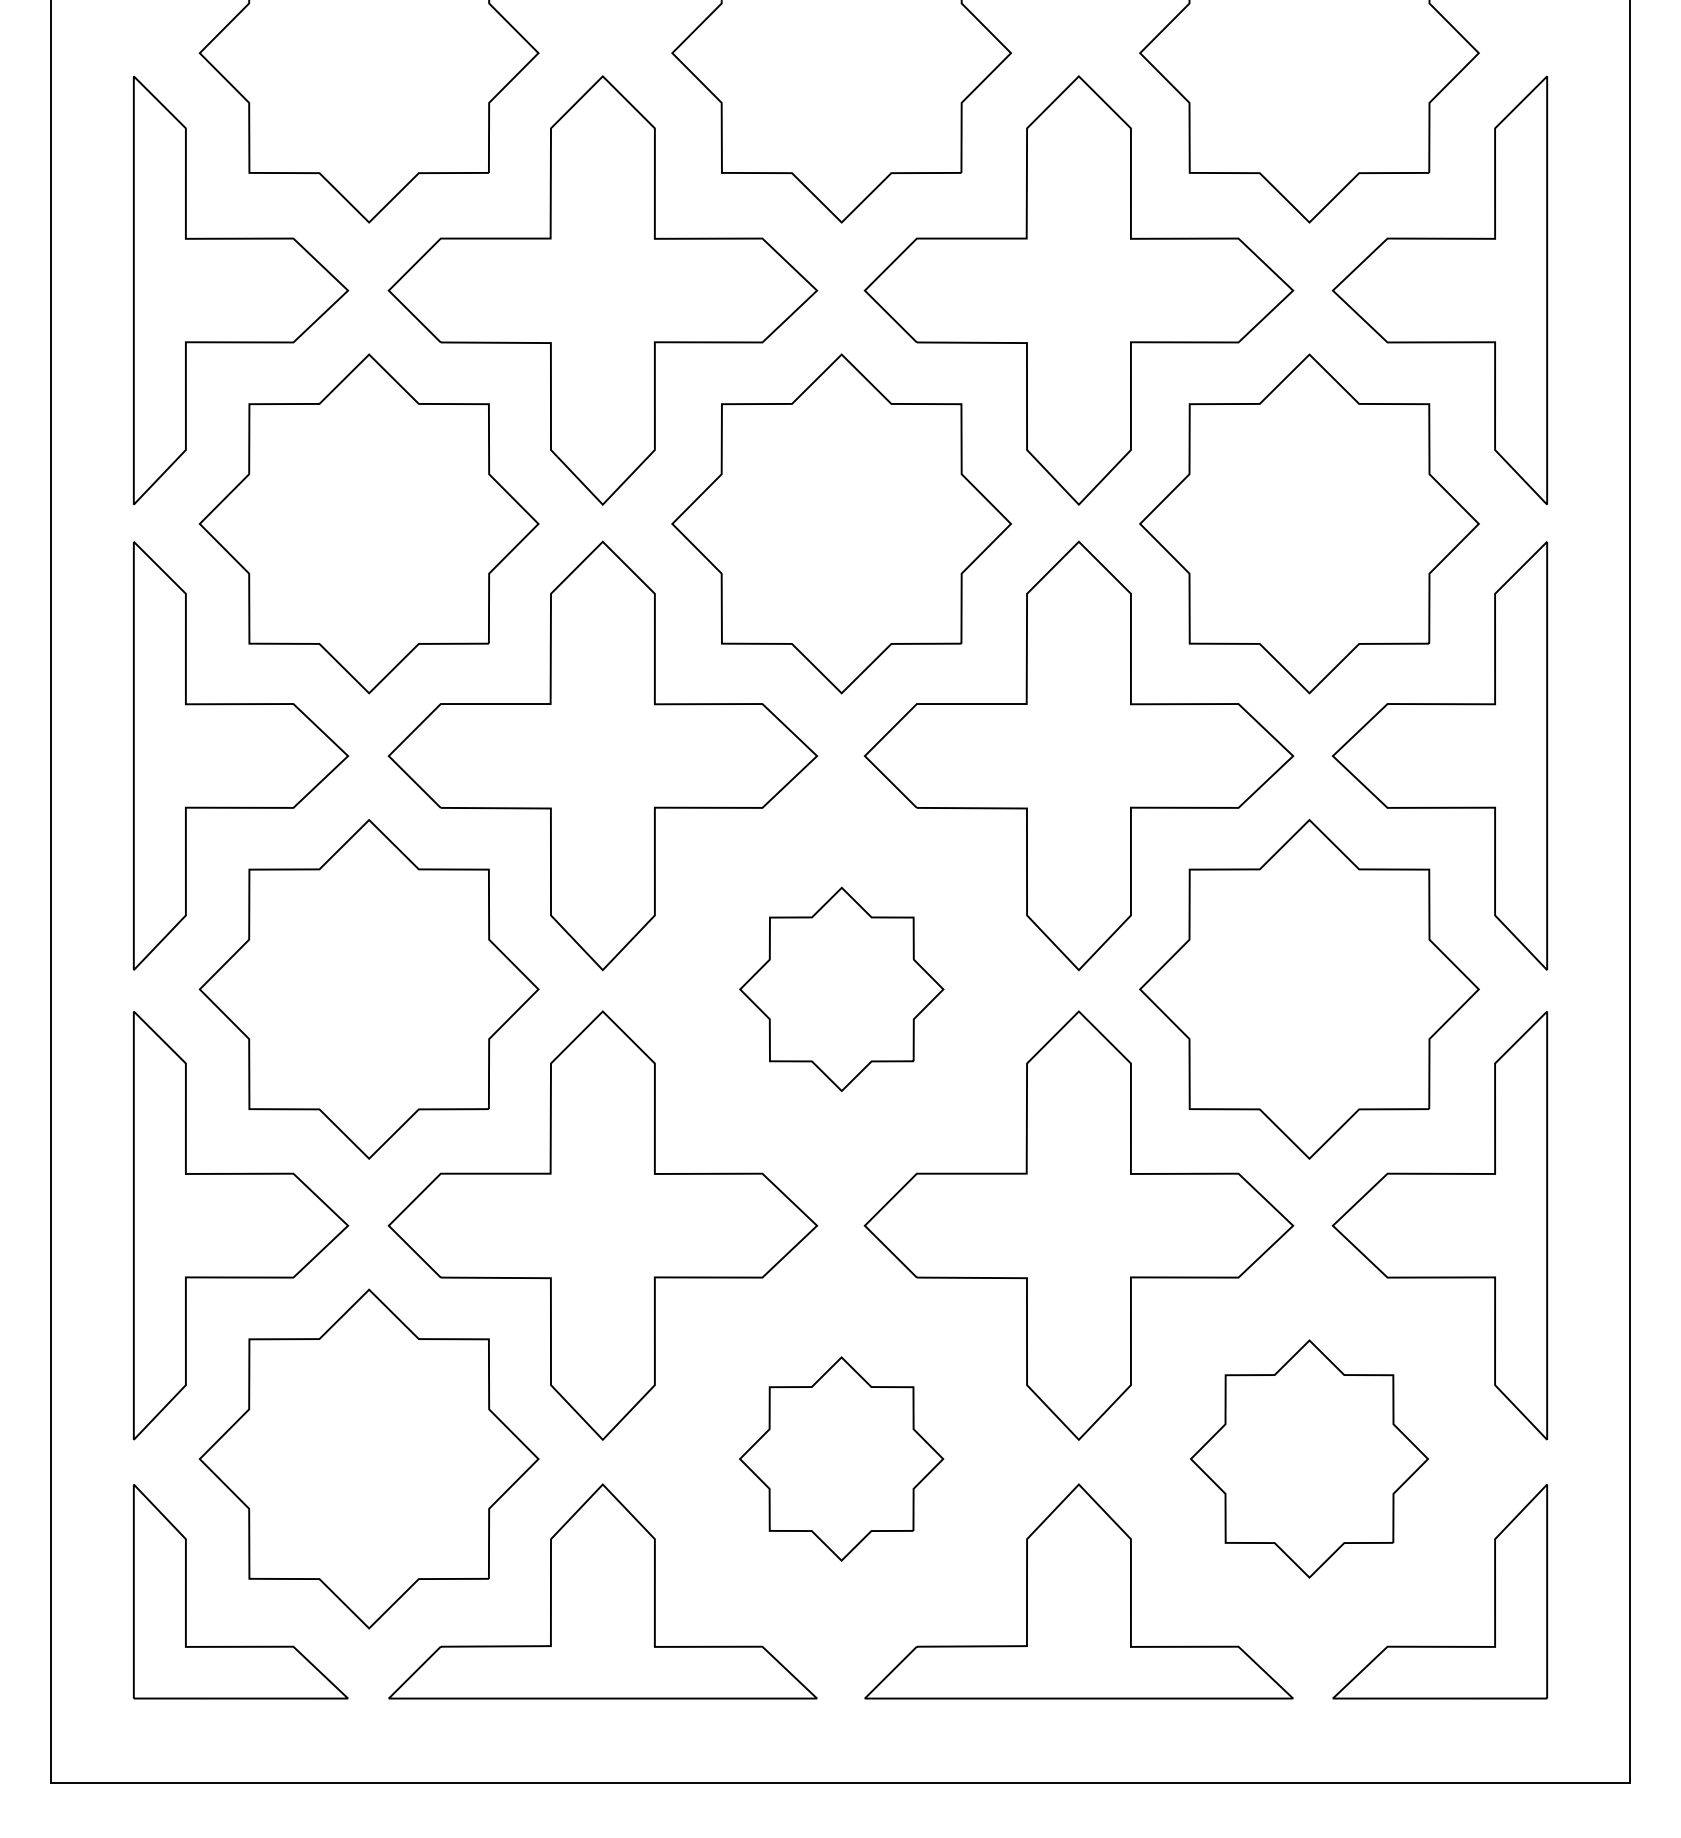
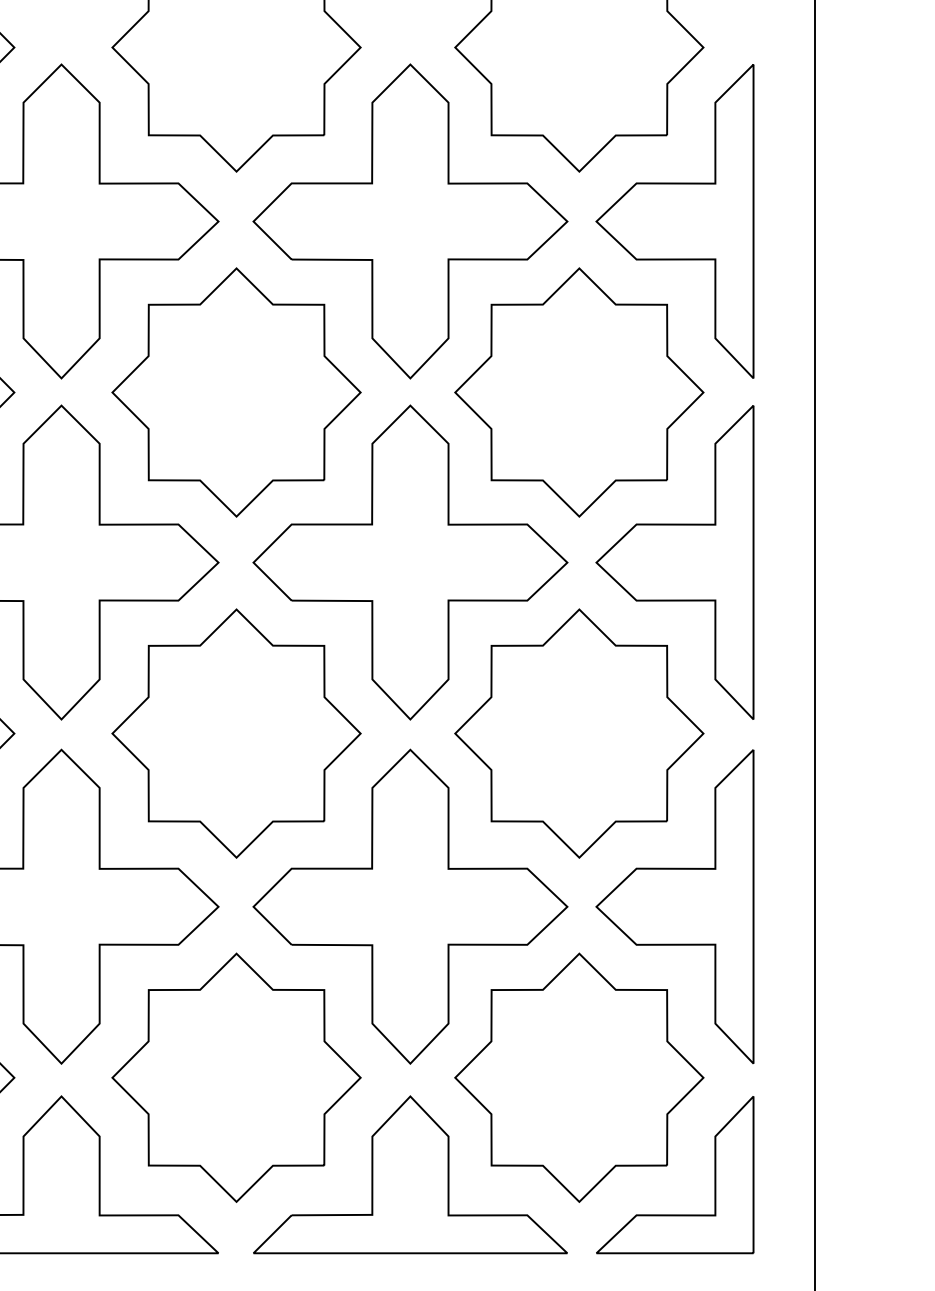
part: (841, 989) -> (236, 733), size x1.67
part: (841, 1458) -> (236, 1077), size x1.67
part: (1309, 1458) -> (579, 1077), size x1.43

